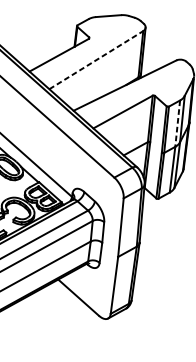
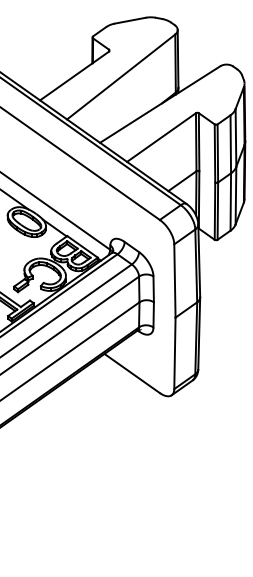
line: (96, 59) -> (121, 76), dashed -> solid
line: (177, 123) -> (230, 144), dashed -> solid

